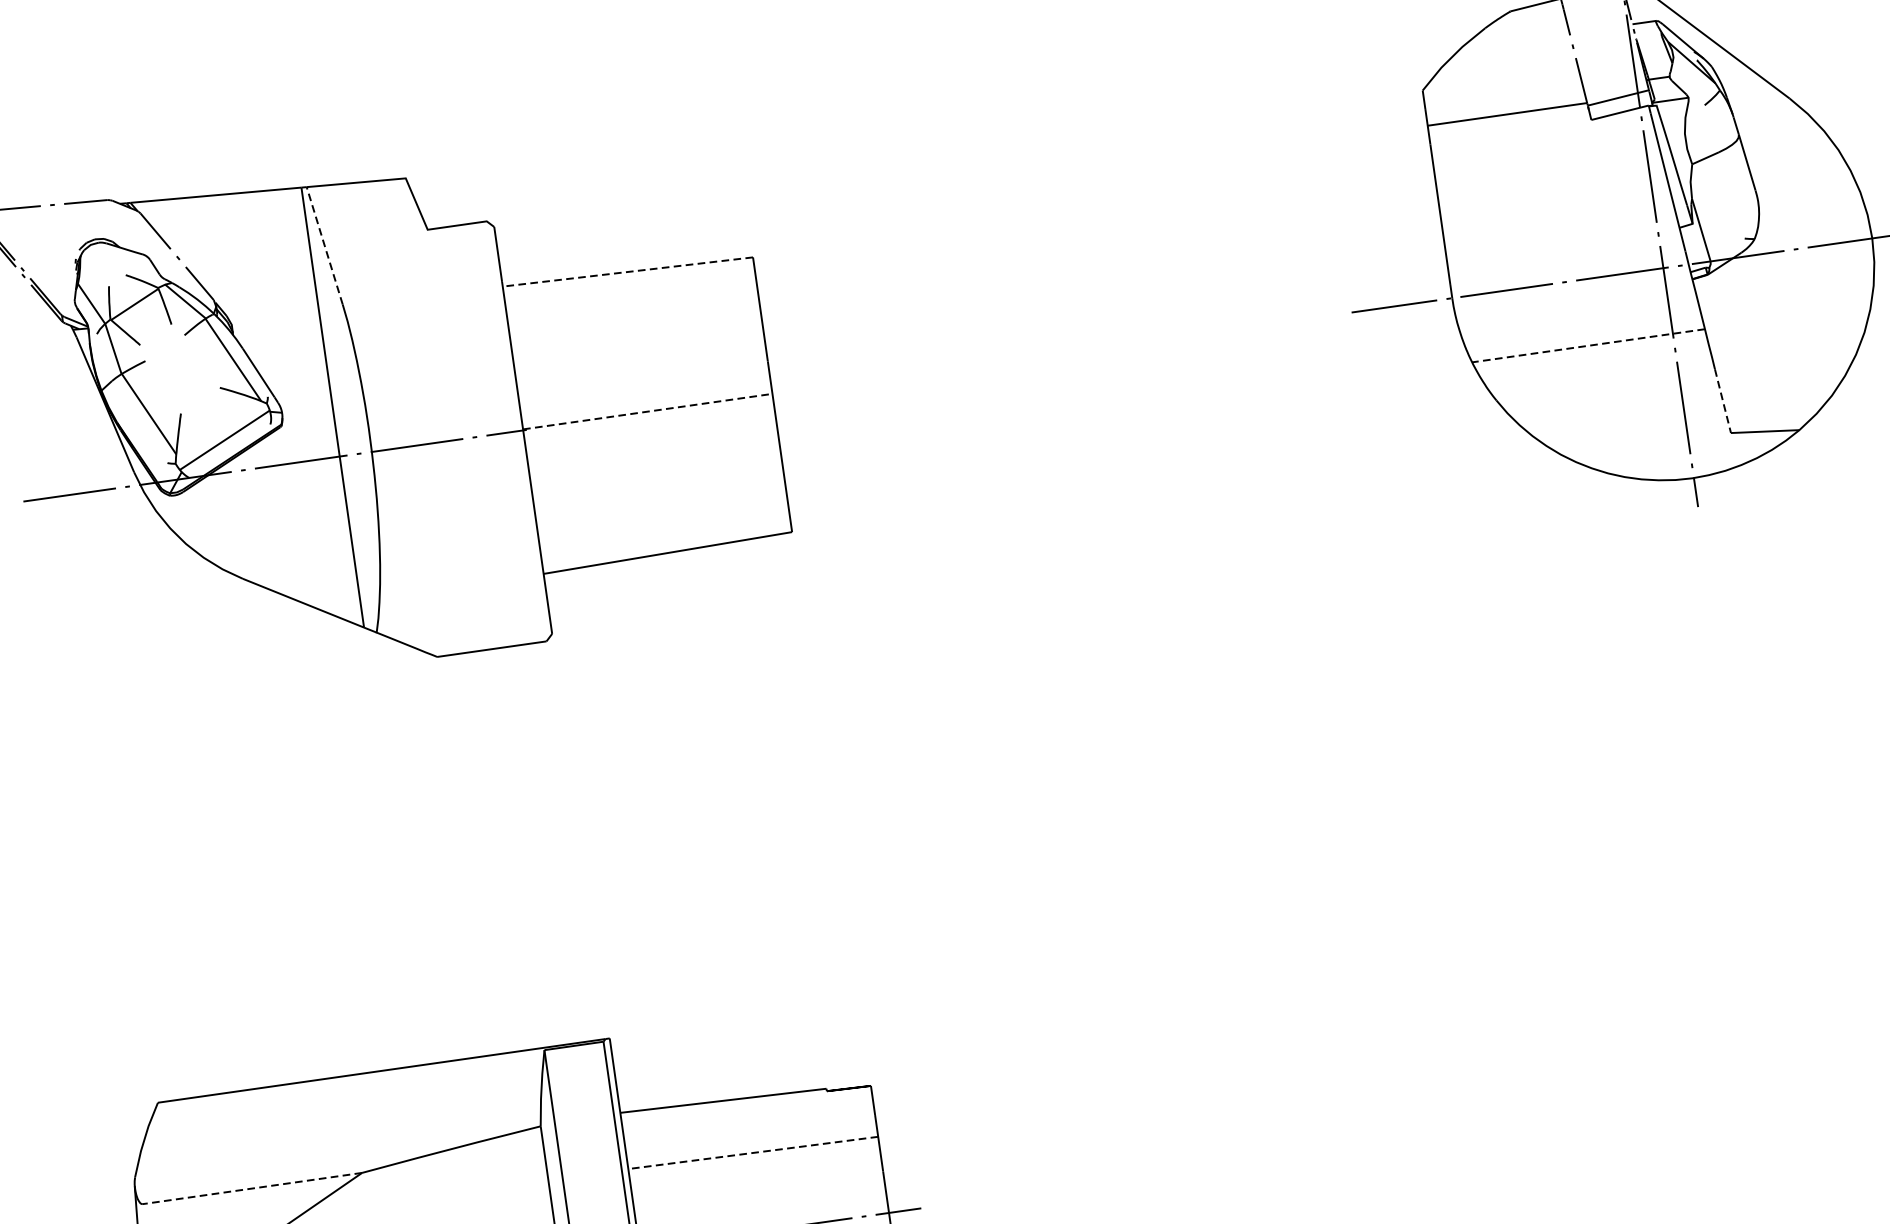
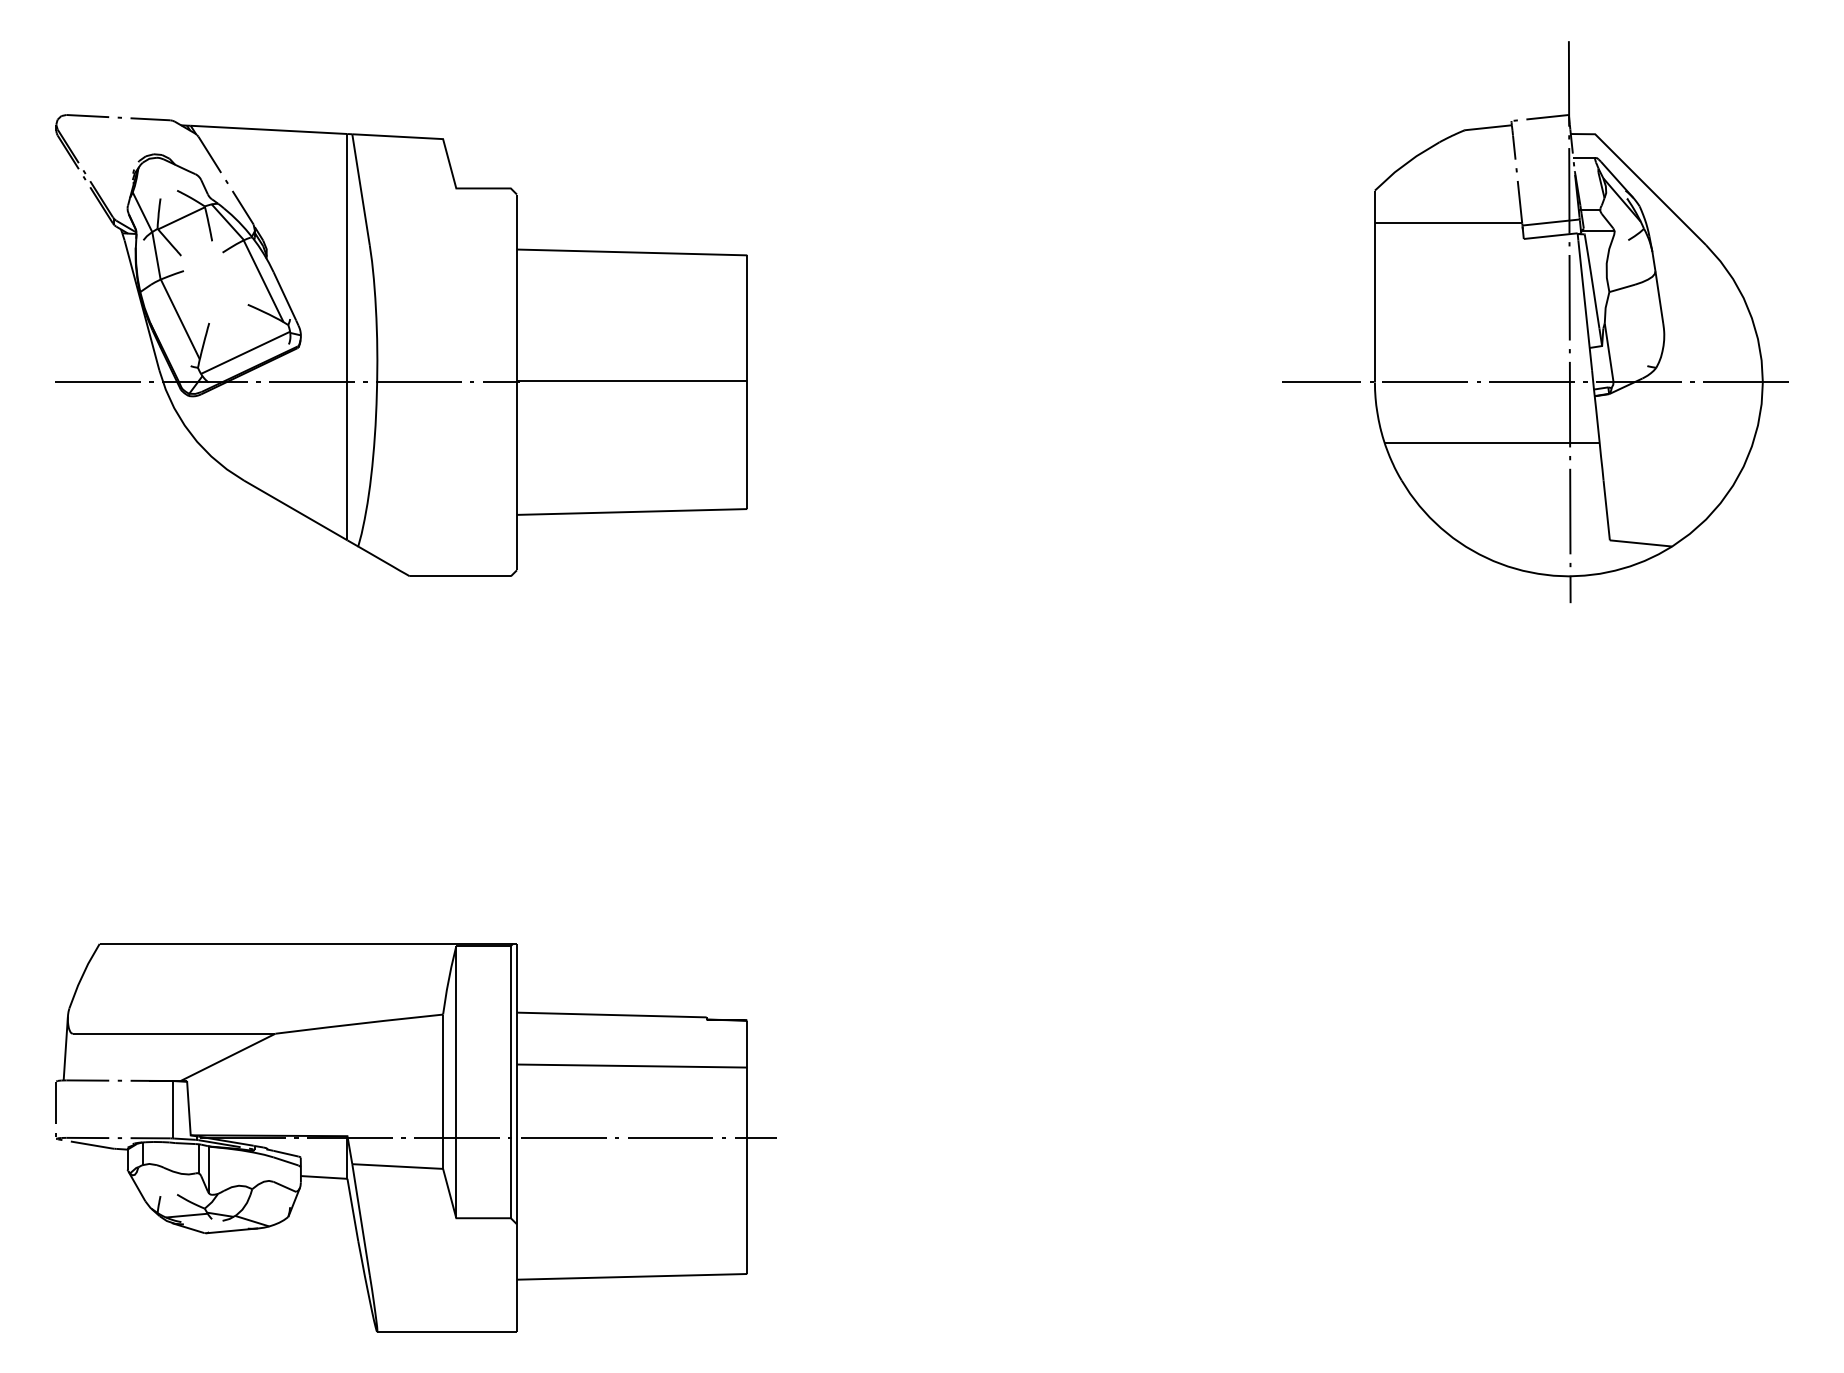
line: (324, 245) -> (360, 189), dashed -> solid
line: (627, 272) -> (631, 252), dashed -> solid
line: (1588, 346) -> (1492, 443), dashed -> solid
line: (1722, 401) -> (1606, 510), dashed -> solid
line: (648, 411) -> (632, 381), dashed -> solid
line: (752, 1153) -> (631, 1066), dashed -> solid
line: (251, 1188) -> (173, 1033), dashed -> solid

